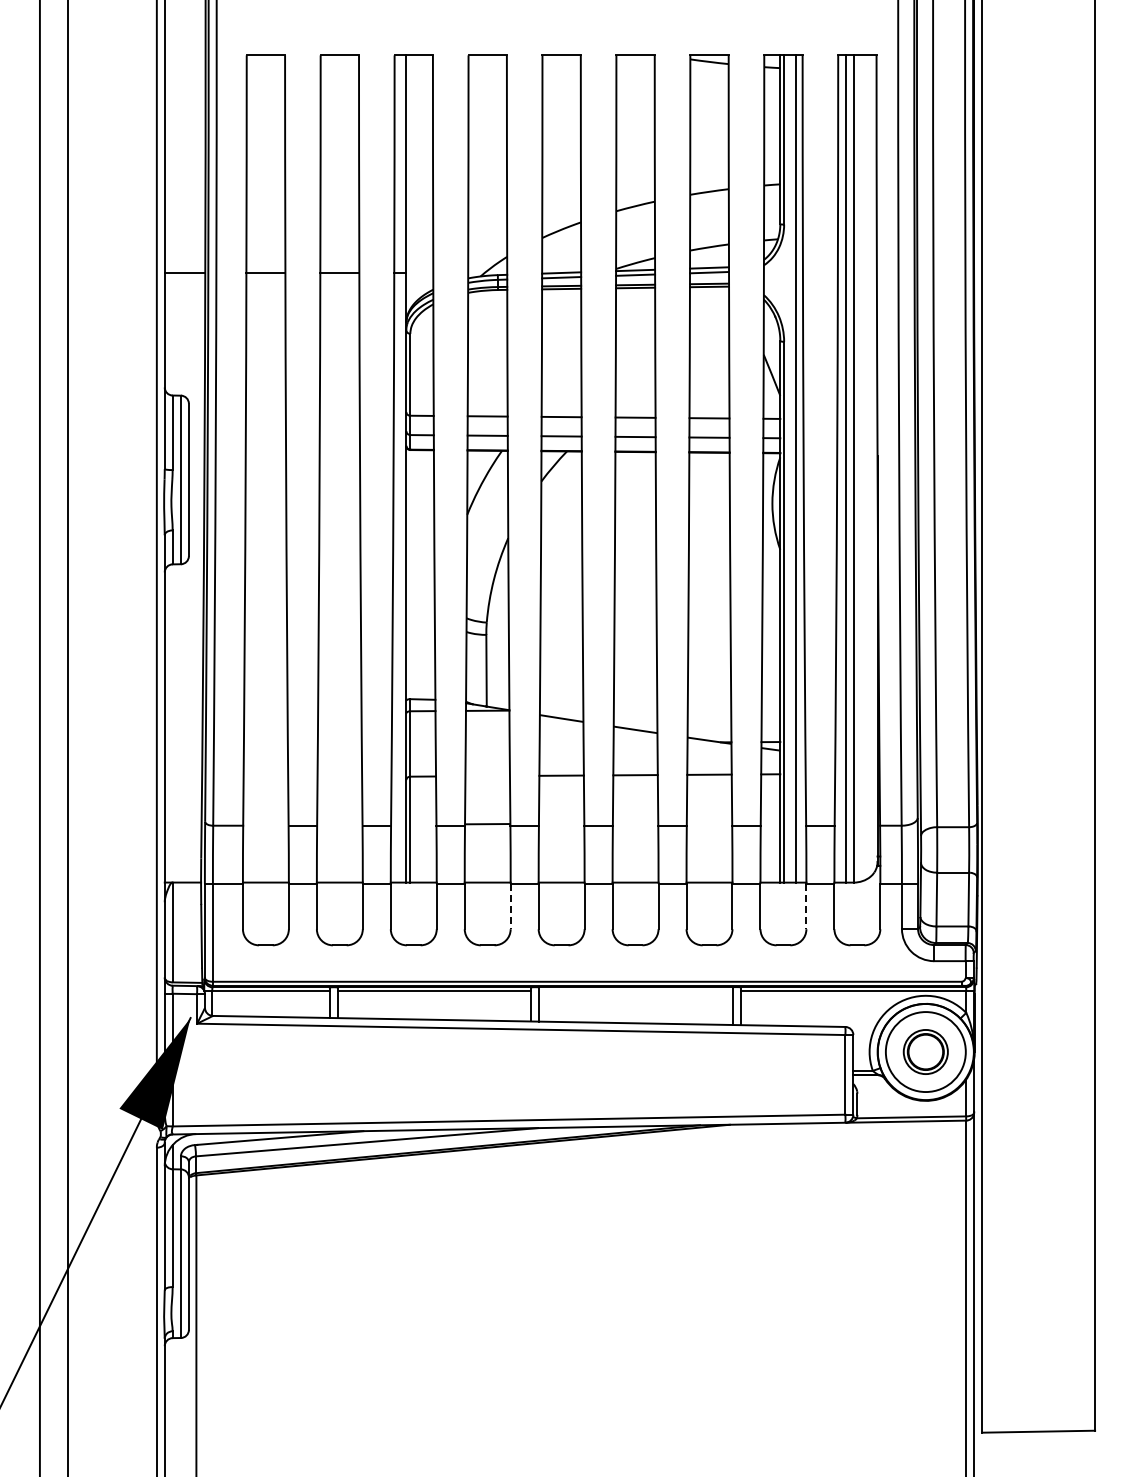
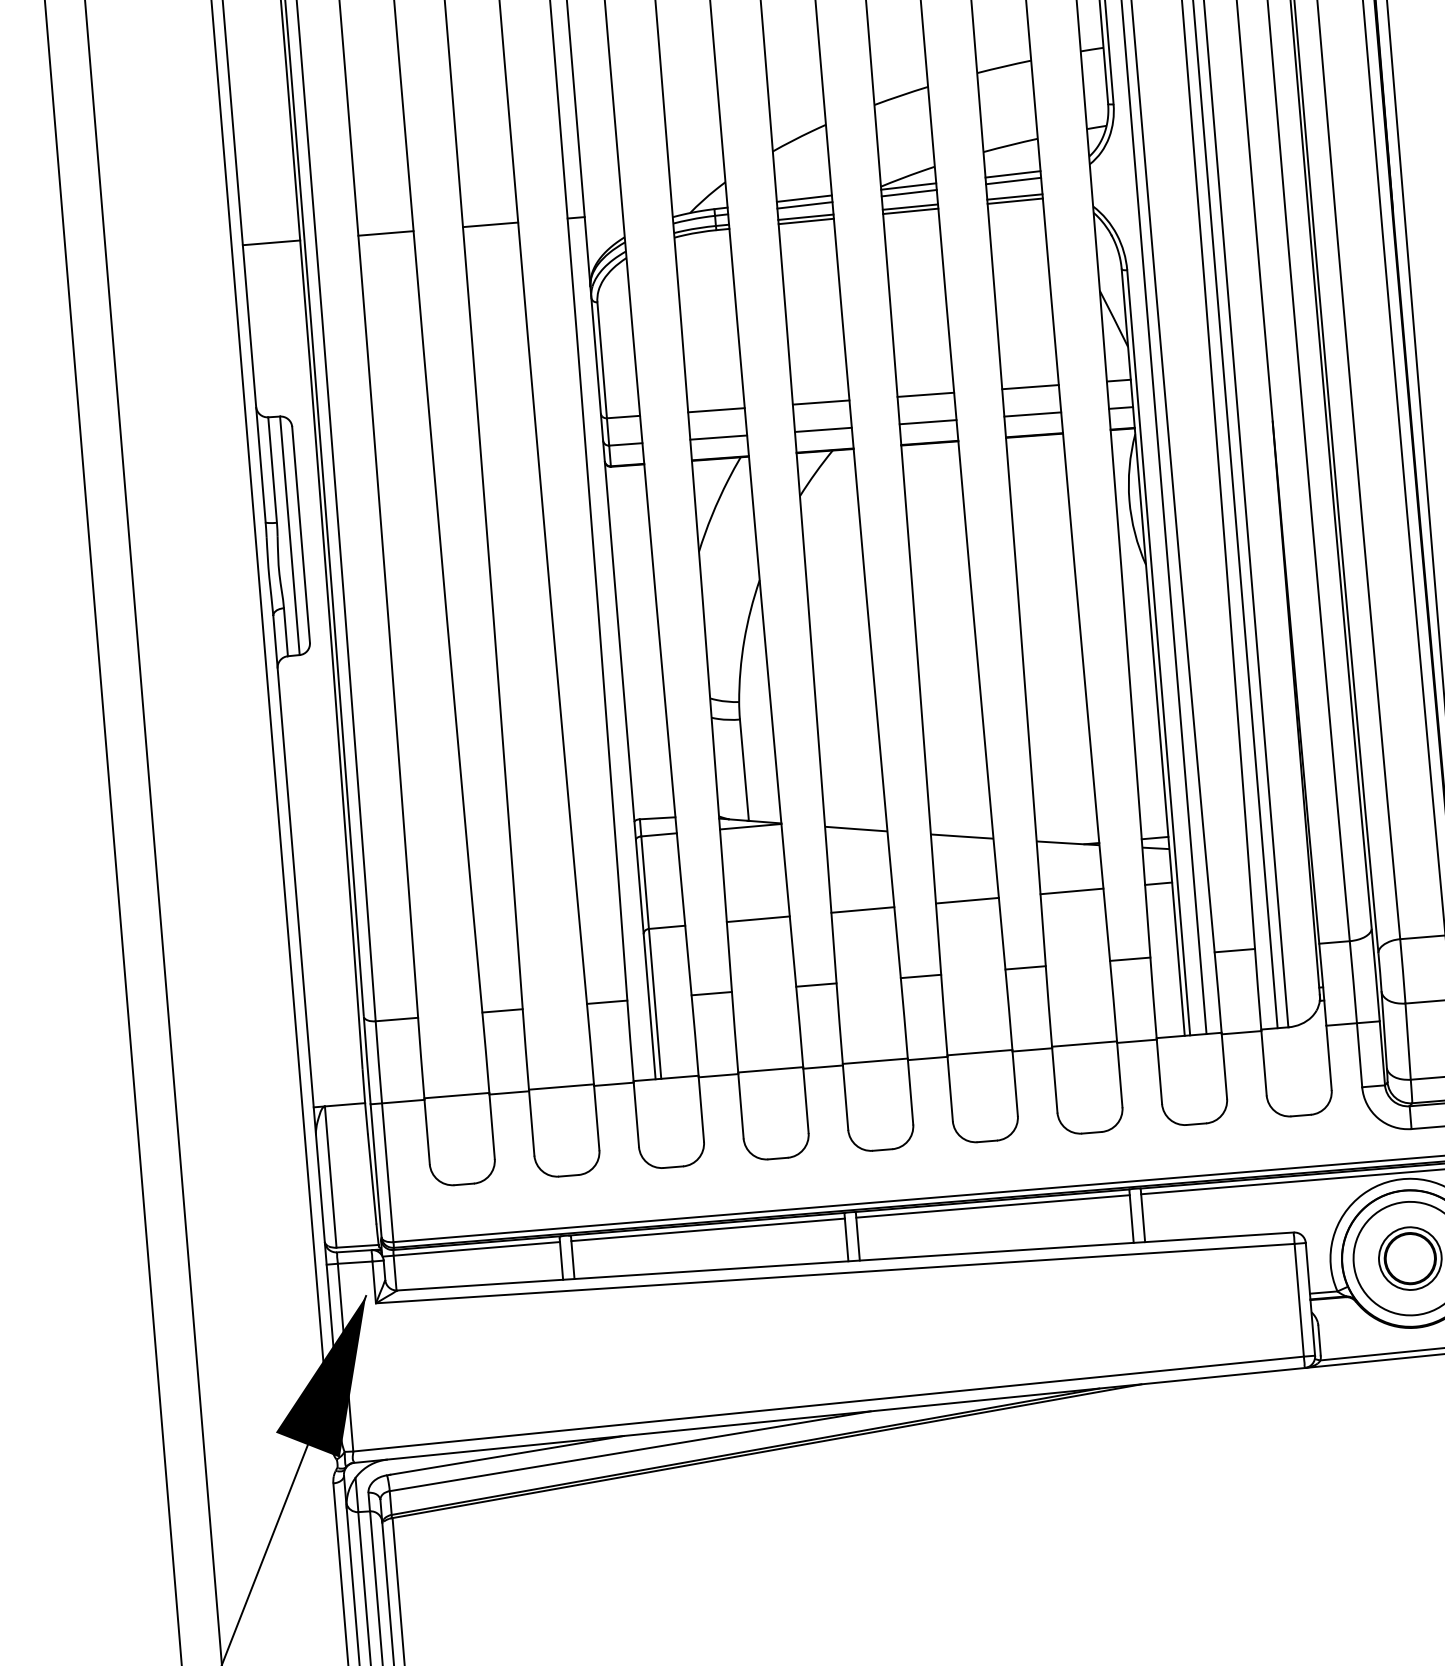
line: (487, 824) -> (758, 919), moved
line: (510, 906) -> (805, 1101), dashed -> solid
line: (806, 906) -> (1224, 1066), dashed -> solid
line: (635, 991) -> (992, 1206), added

